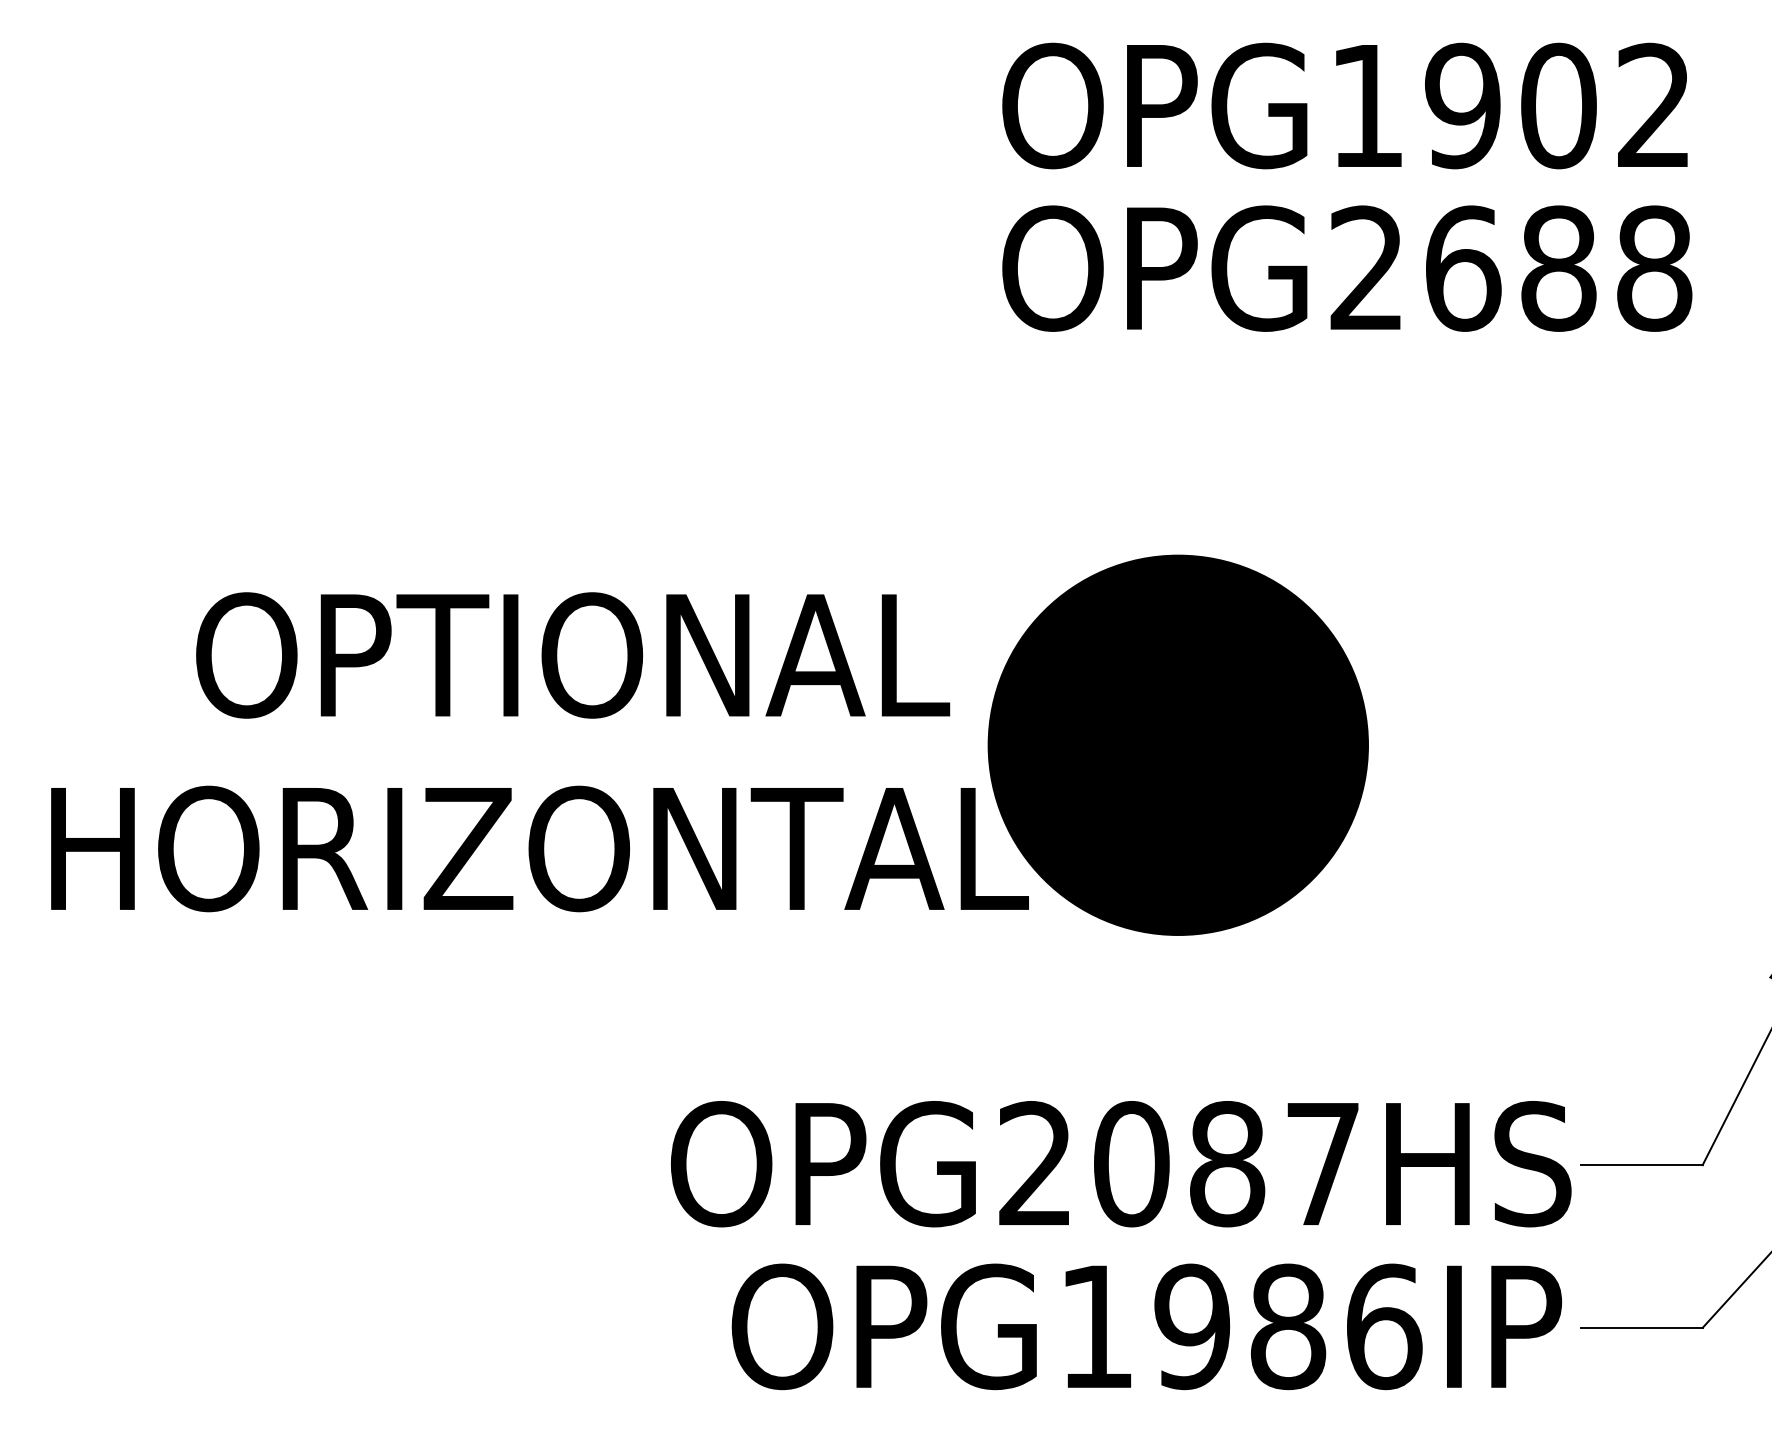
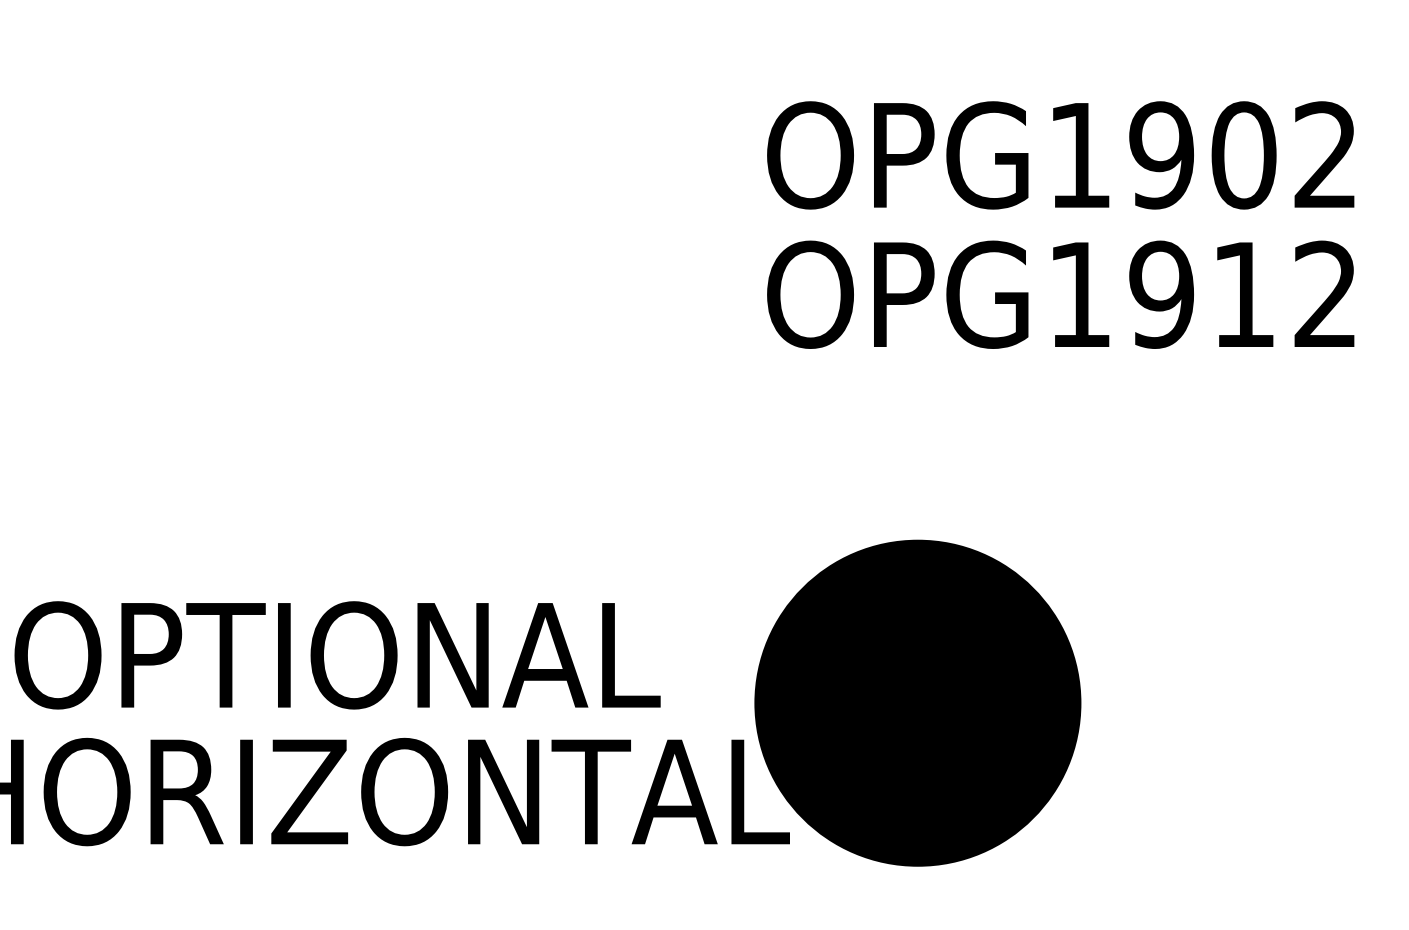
text: (1511, 268) -> (1203, 294), OPG2688 -> OPG1912
text: (573, 655) -> (337, 655), moved

